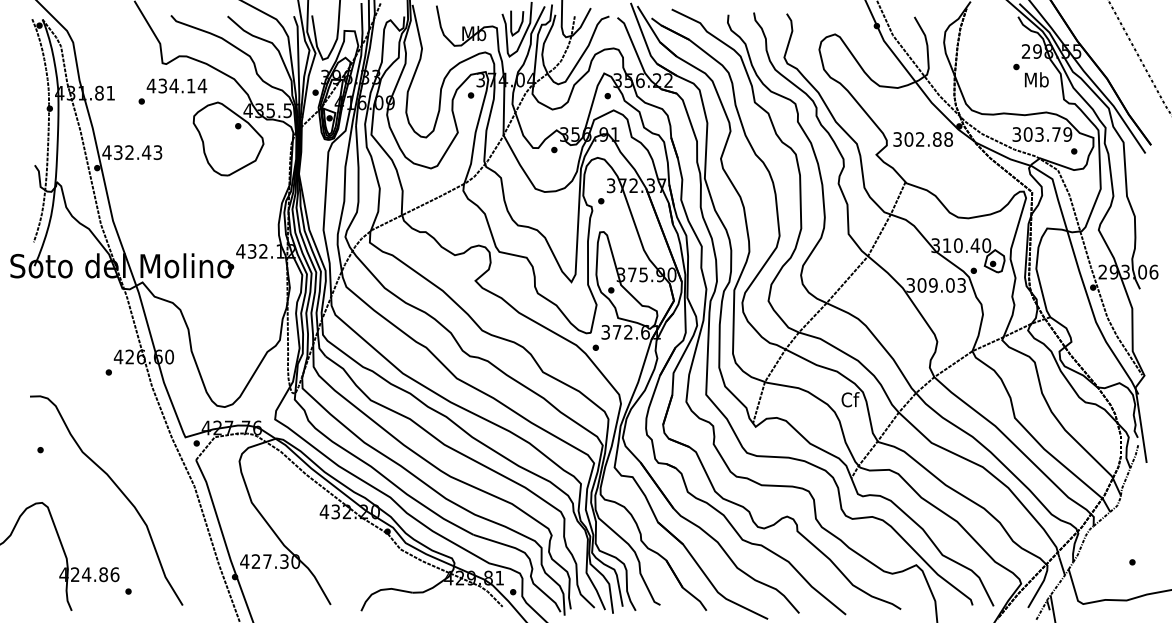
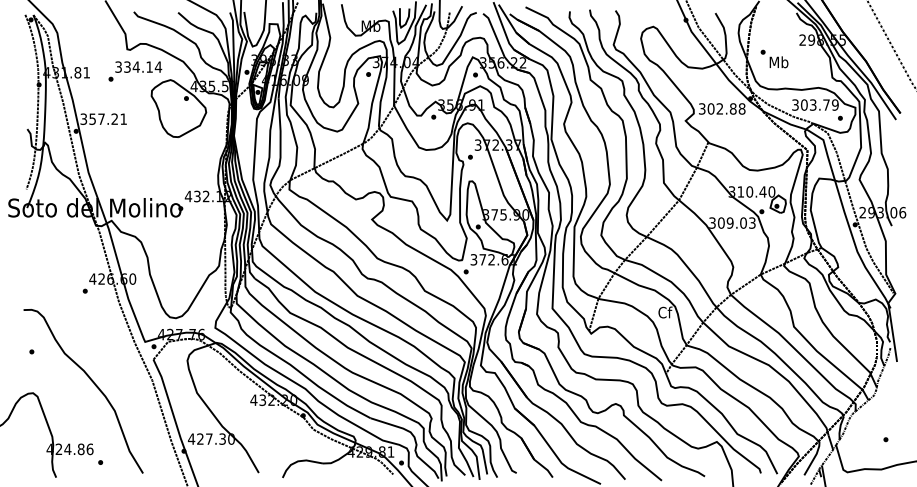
text: (1030, 75) -> (774, 58), moved
text: (151, 85) -> (118, 66), 434.14 -> 334.14
text: (132, 152) -> (103, 119), 432.43 -> 357.21

